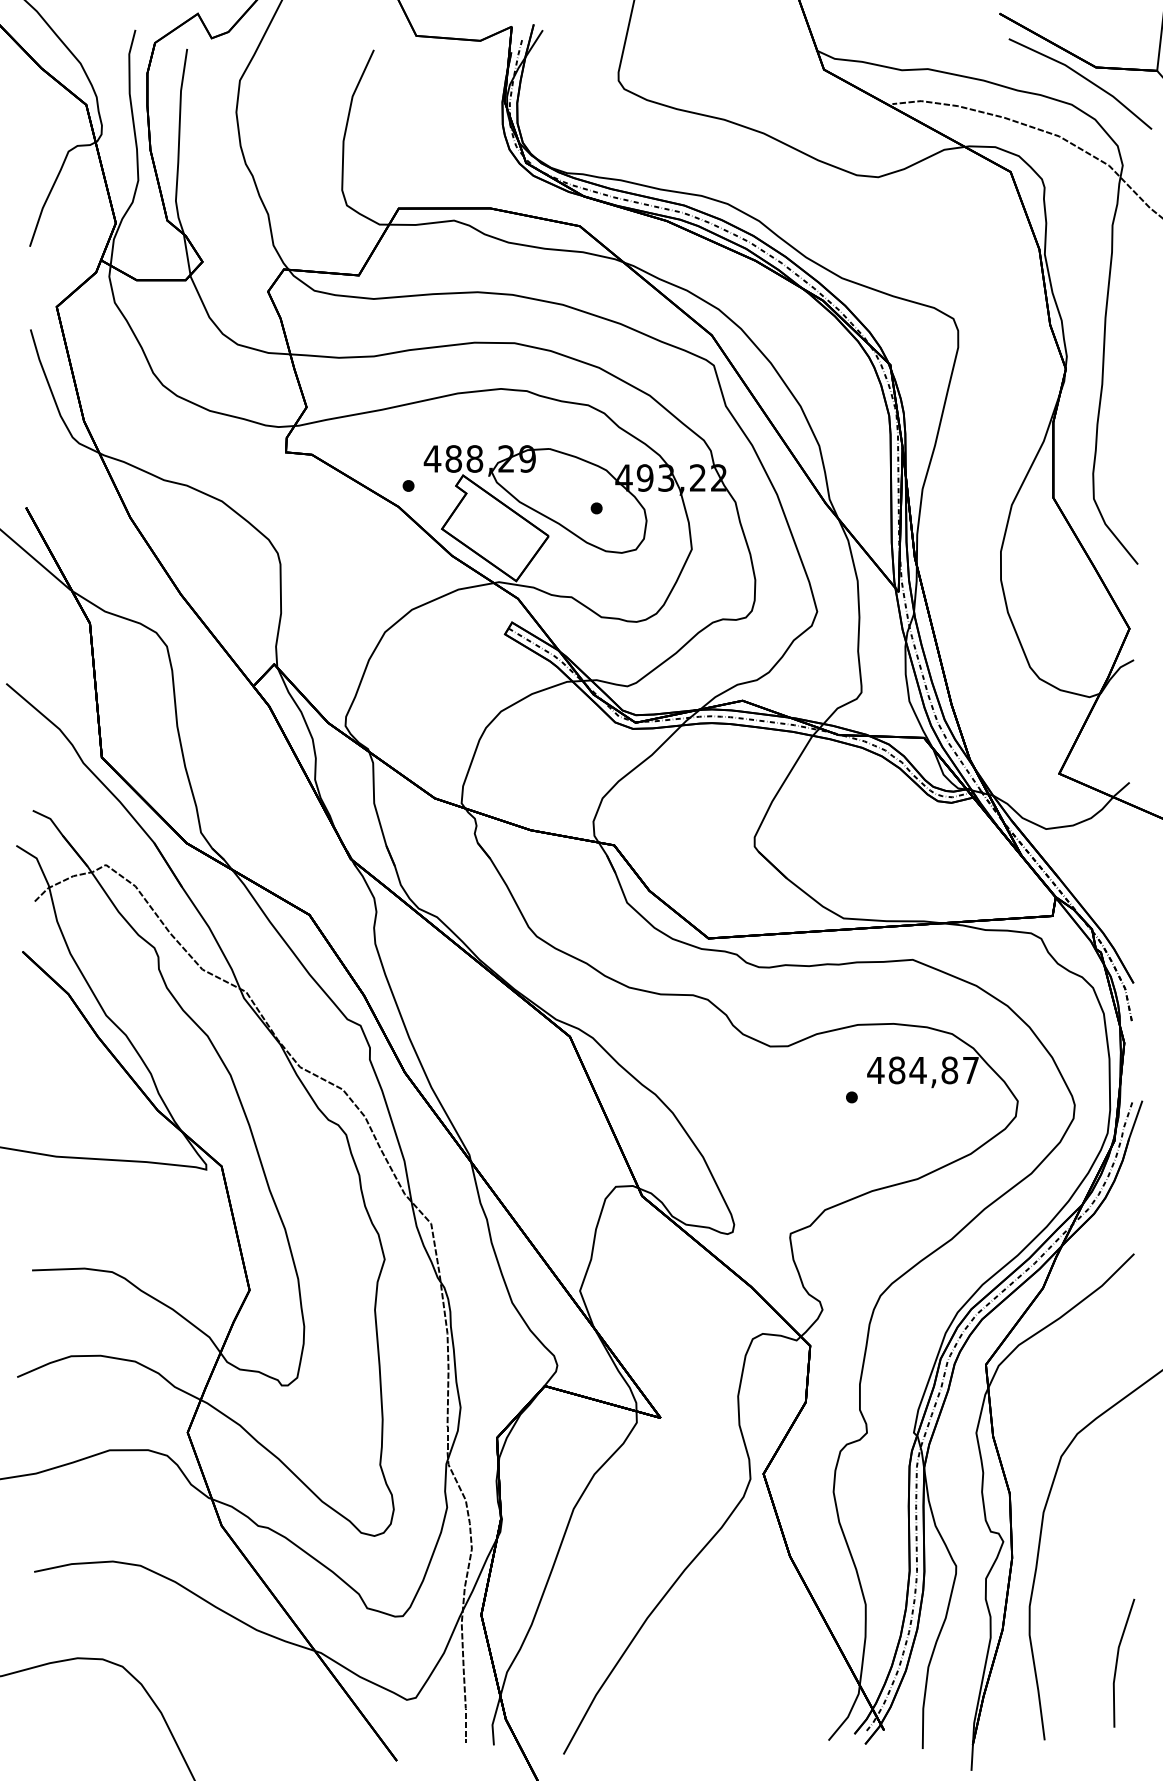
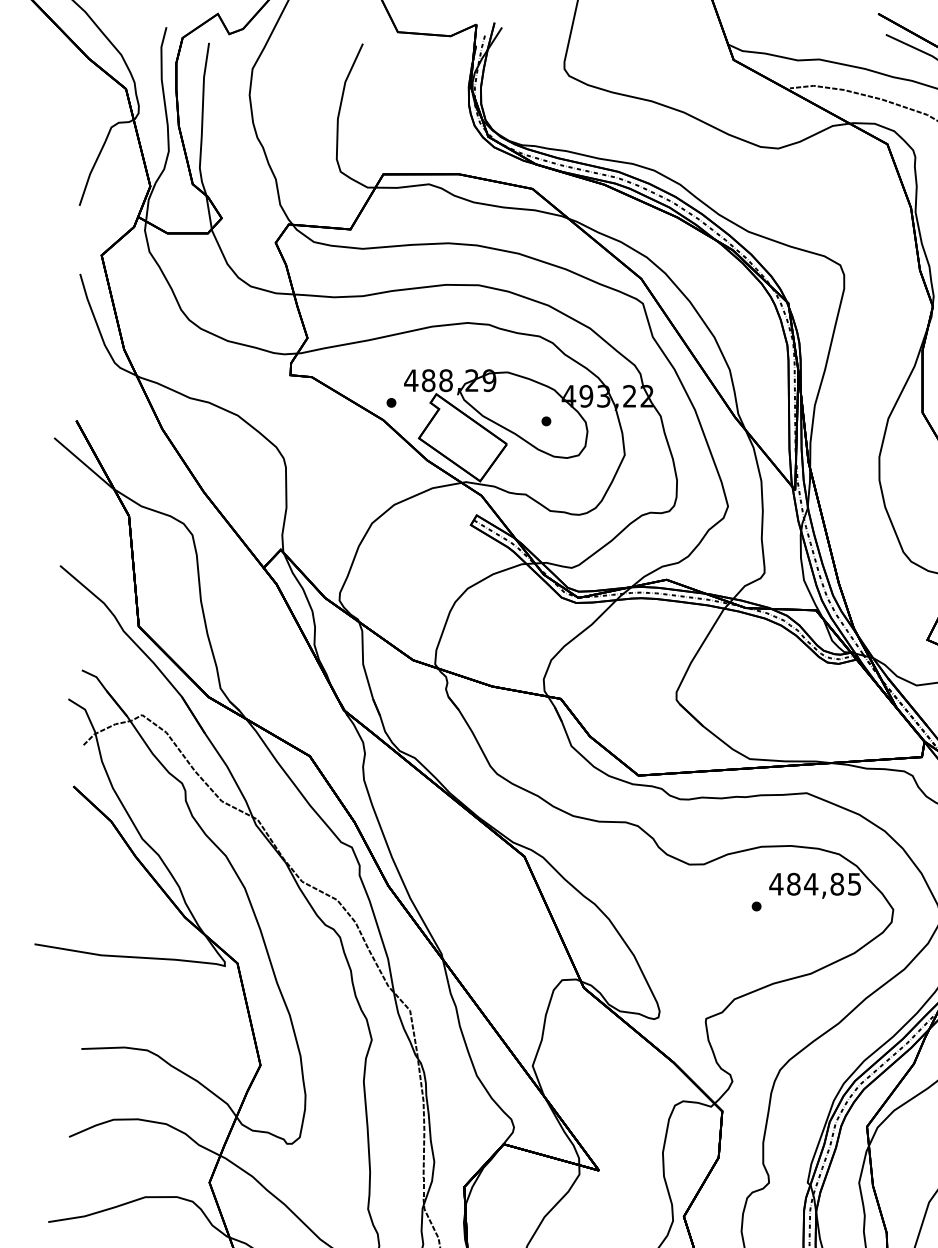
text: (970, 1070) -> (854, 884), 484,87 -> 484,85

